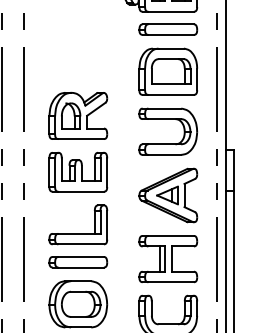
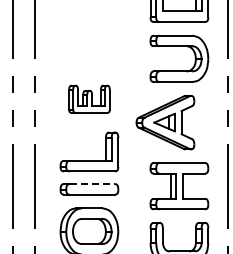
part: (78, 115) -> (89, 42), removed
part: (78, 171) -> (89, 98), size x0.7
part: (168, 195) -> (165, 122), moved
line: (81, 256) -> (92, 183), solid -> dashed

